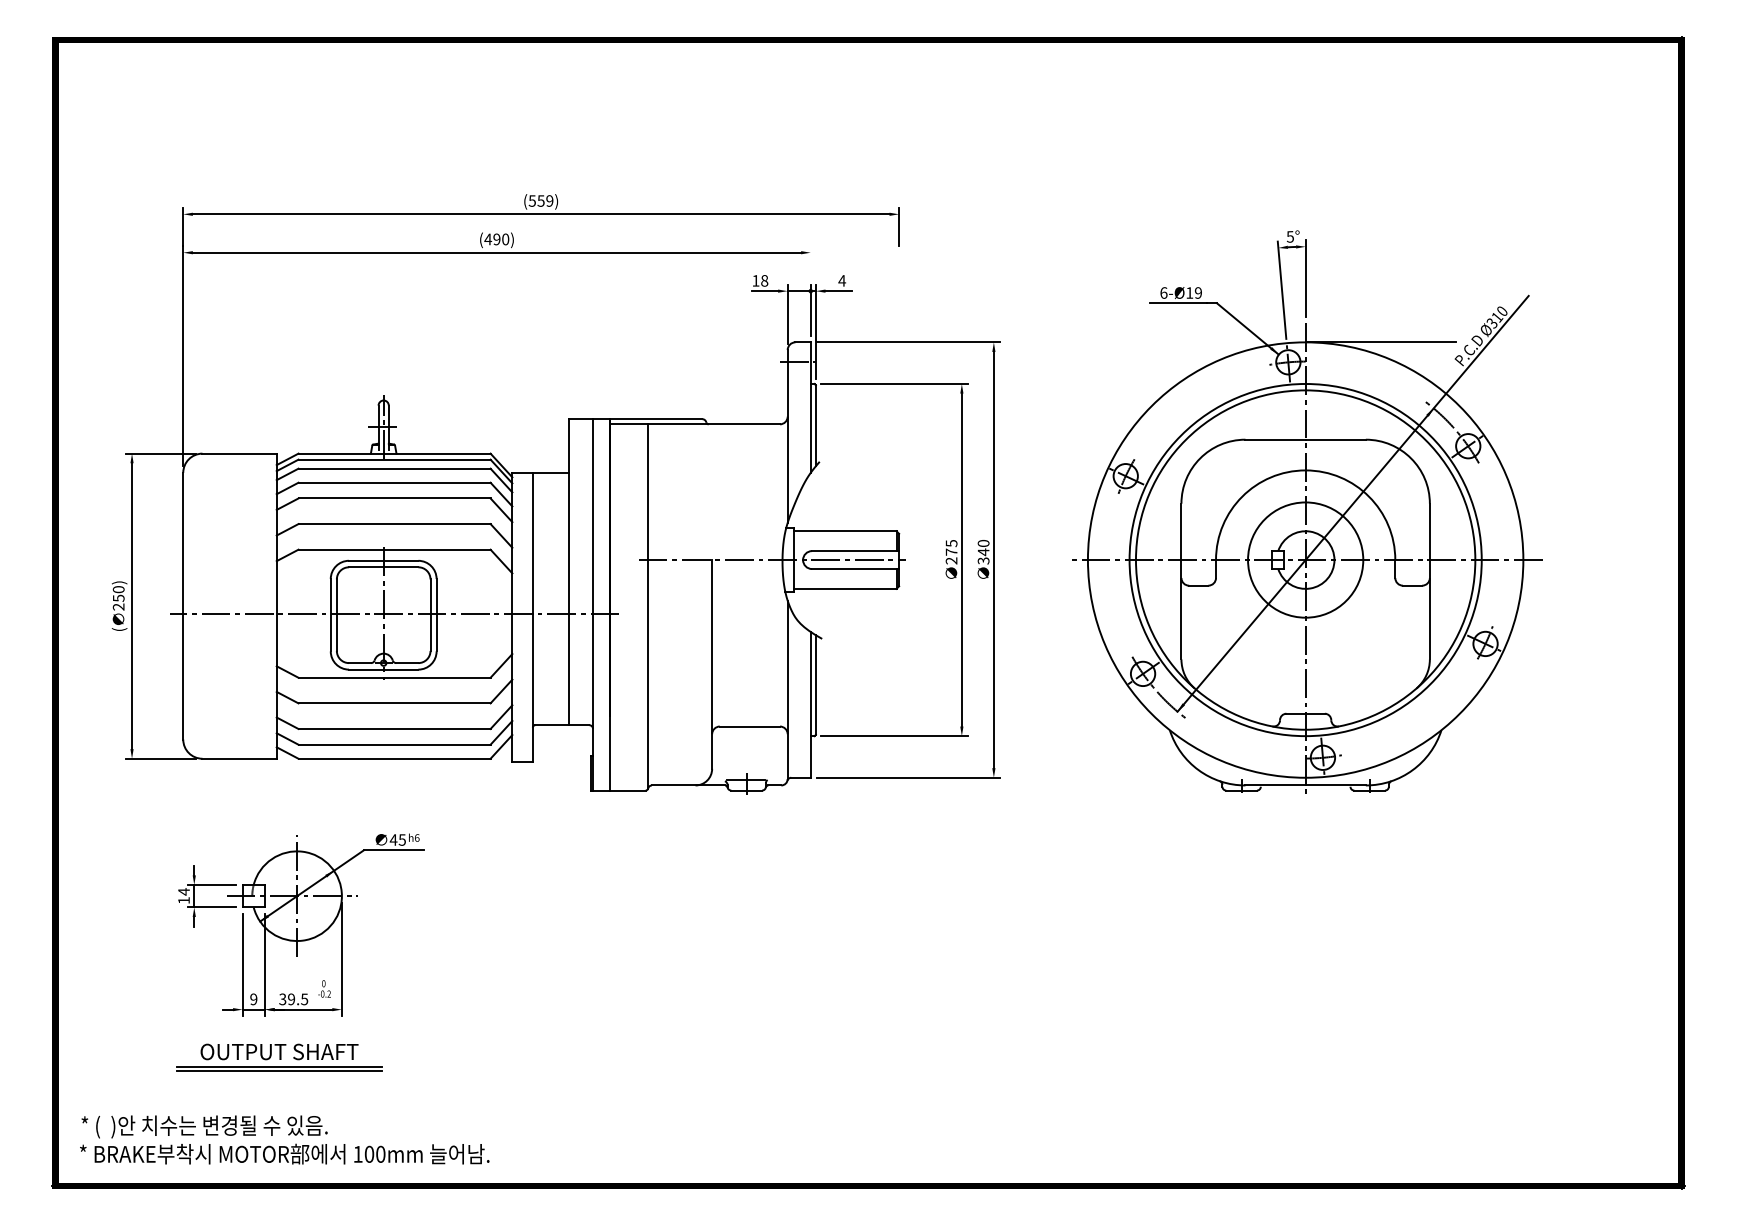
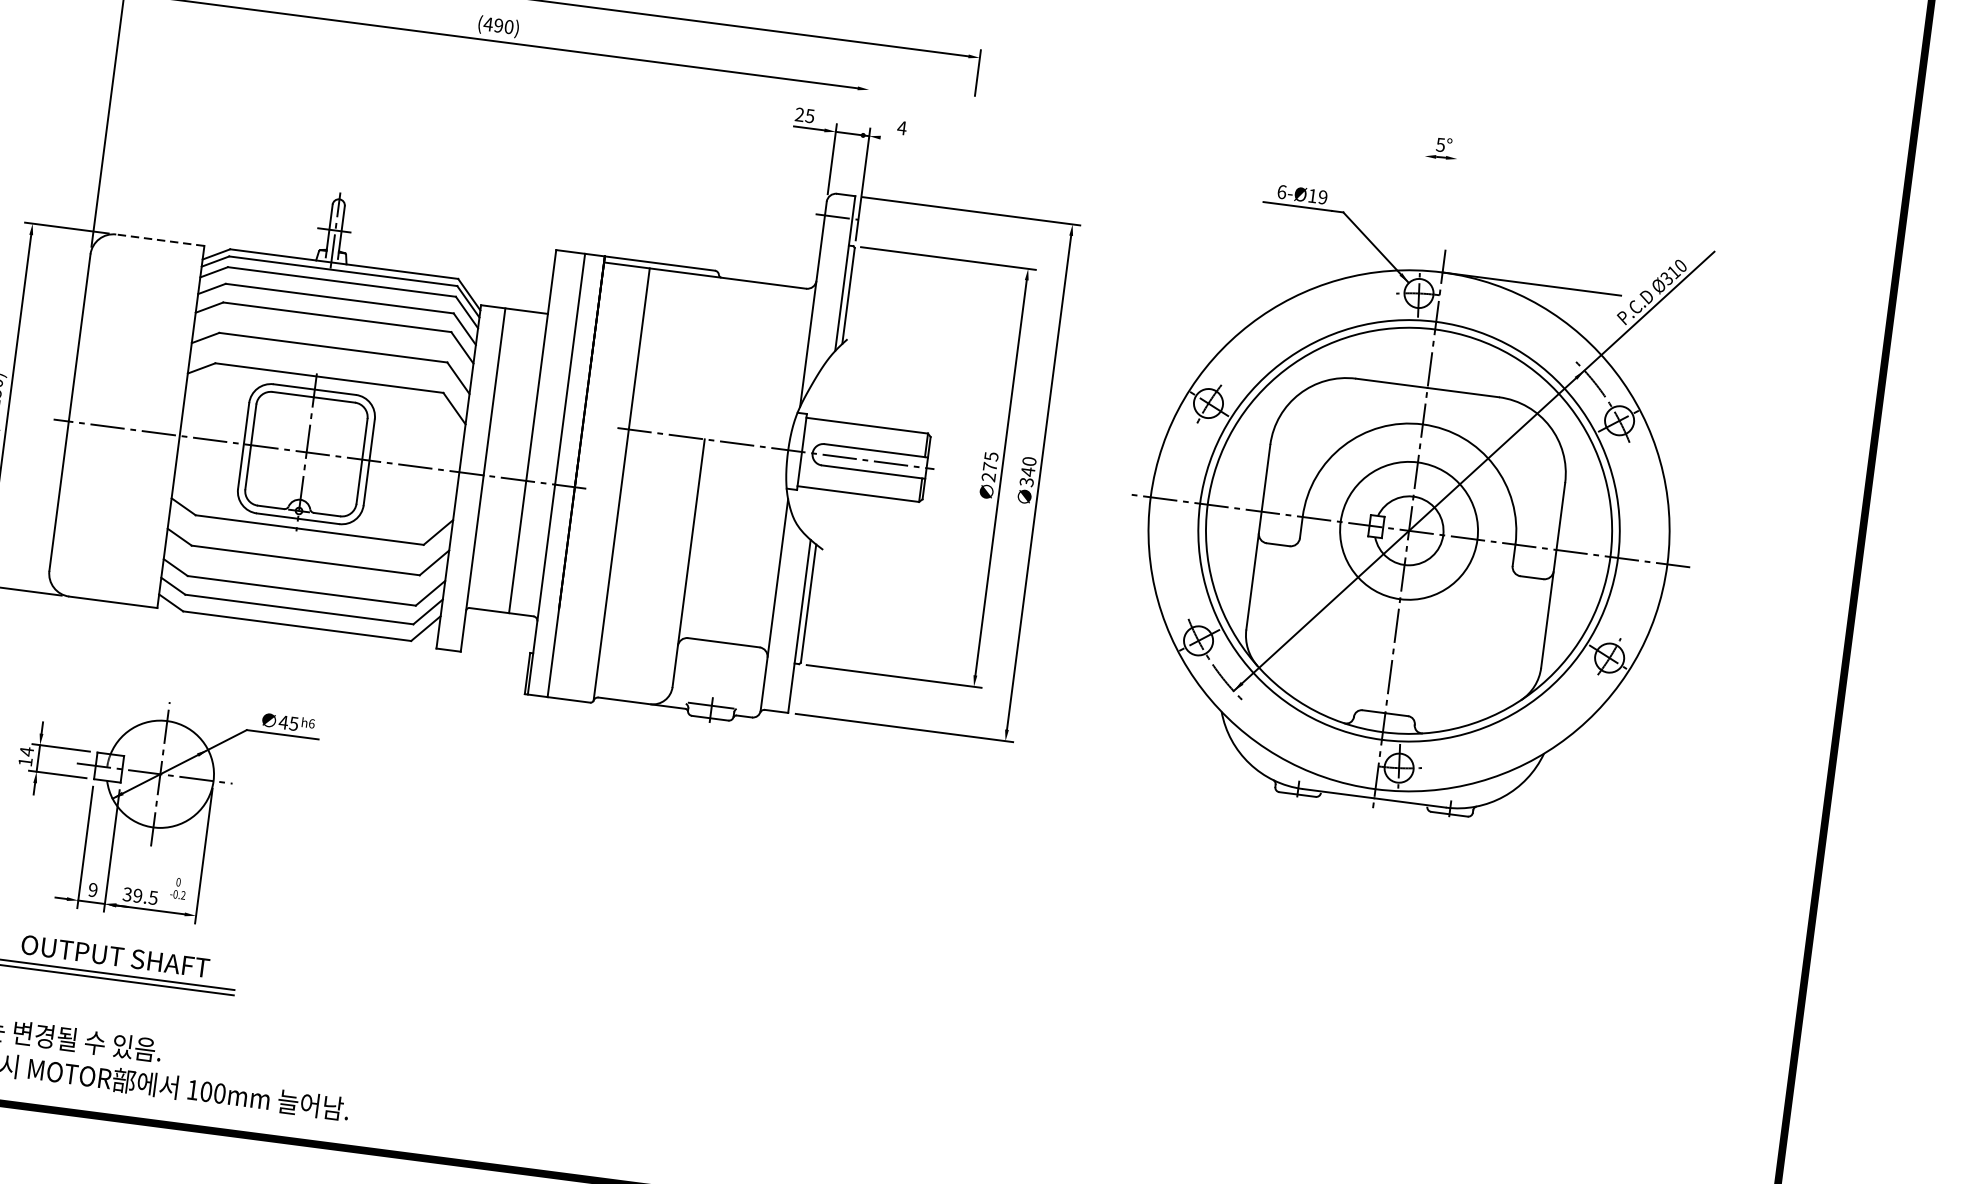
line: (1305, 278) -> (1452, 196), removed
text: (760, 280) -> (805, 115), 18 -> 25
line: (1281, 289) -> (1422, 206), removed
line: (838, 291) -> (896, 140), removed
line: (810, 309) -> (860, 157), removed
line: (239, 453) -> (160, 240), solid -> dashed

